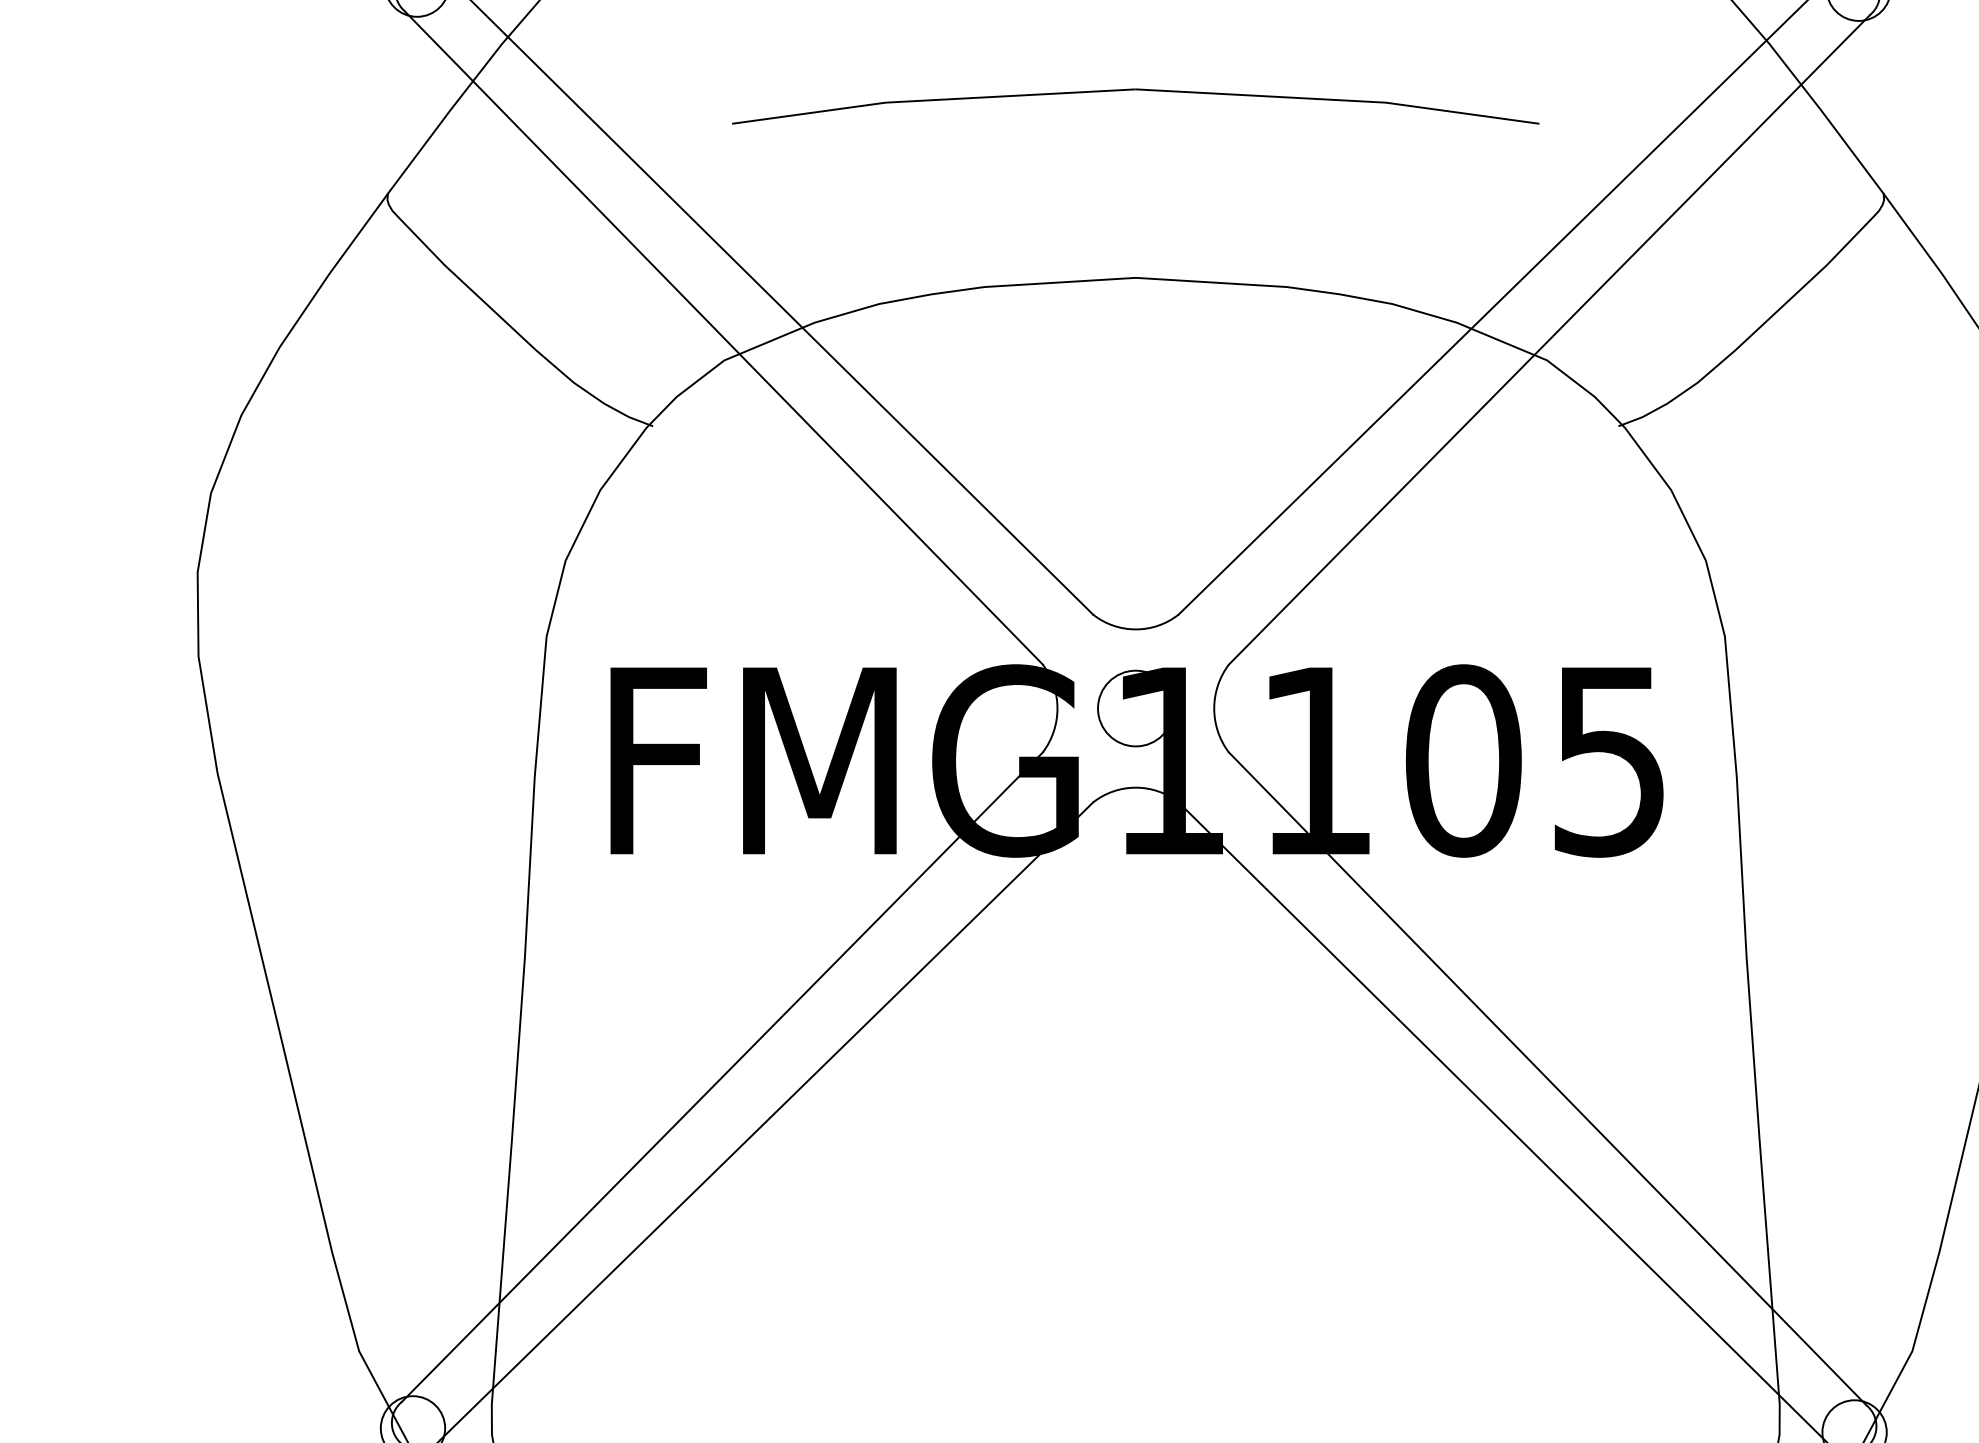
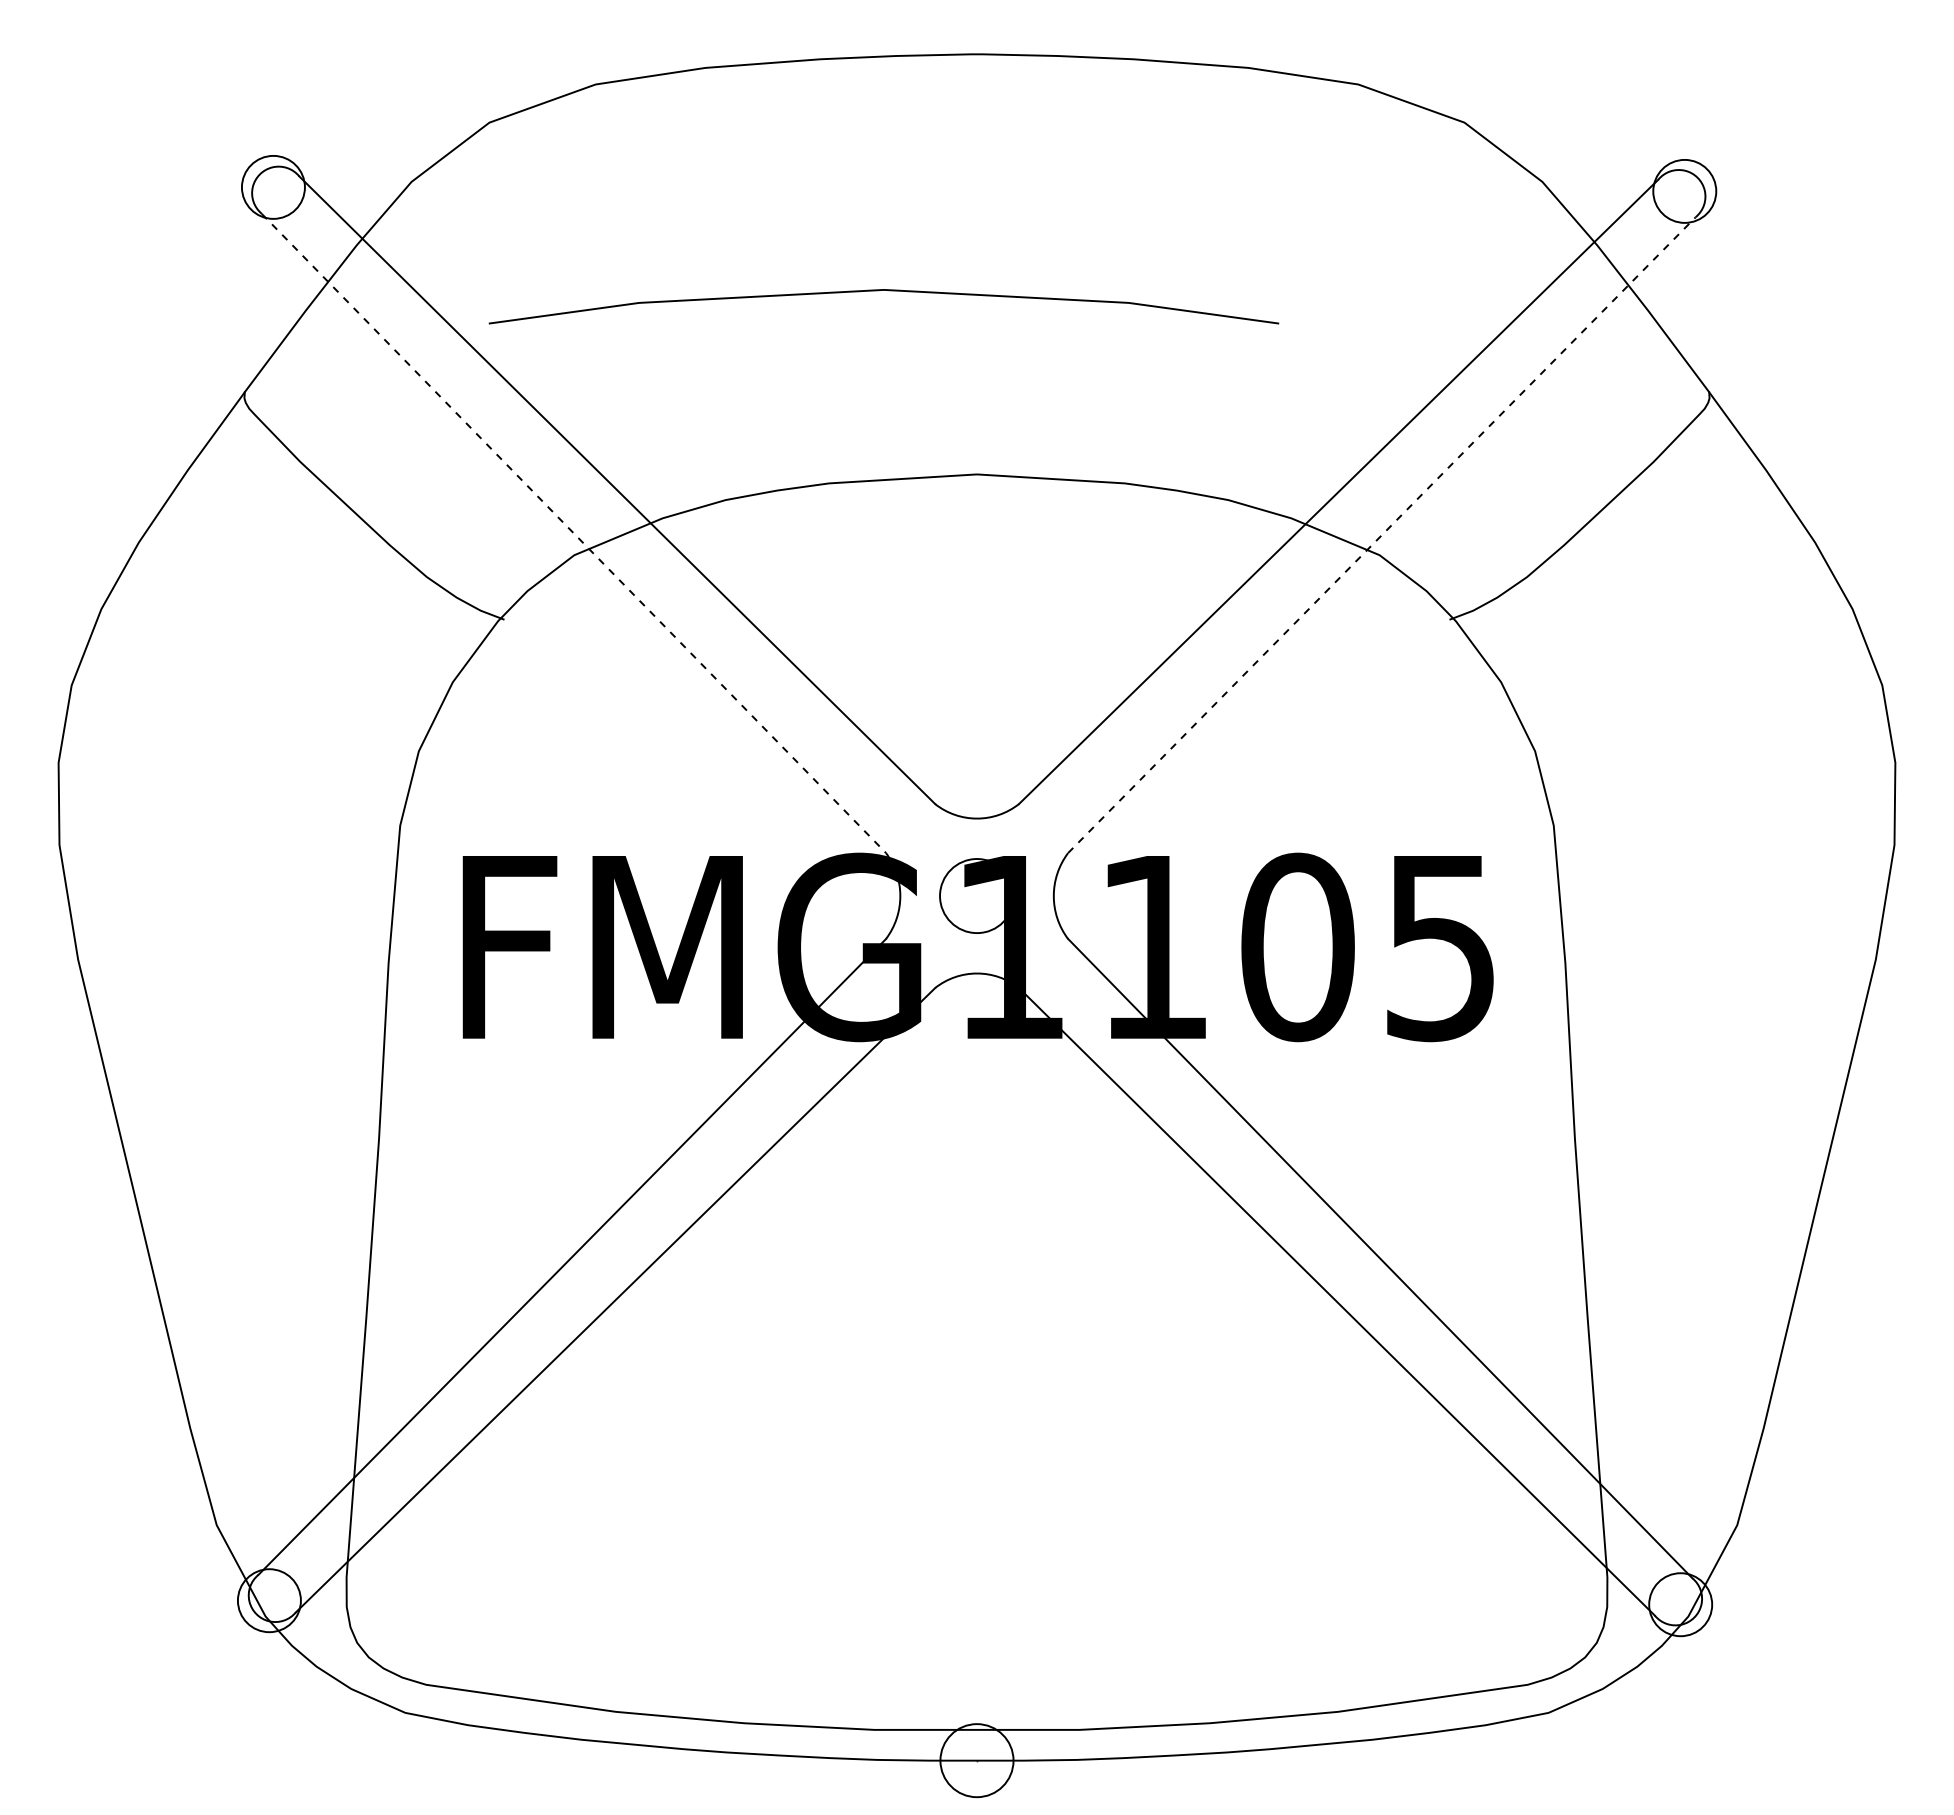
part: (1130, 90) -> (878, 291), moved
line: (723, 338) -> (573, 533), solid -> dashed
line: (1548, 340) -> (1381, 535), solid -> dashed

